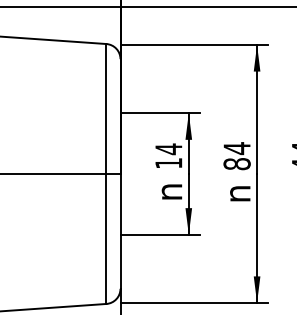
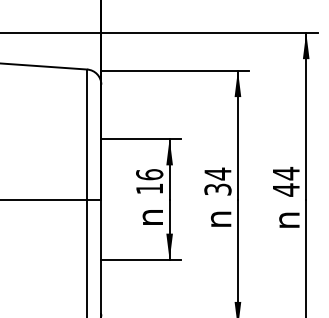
text: (168, 148) -> (149, 174), 14 -> 16
text: (236, 163) -> (217, 189), 84 -> 34

